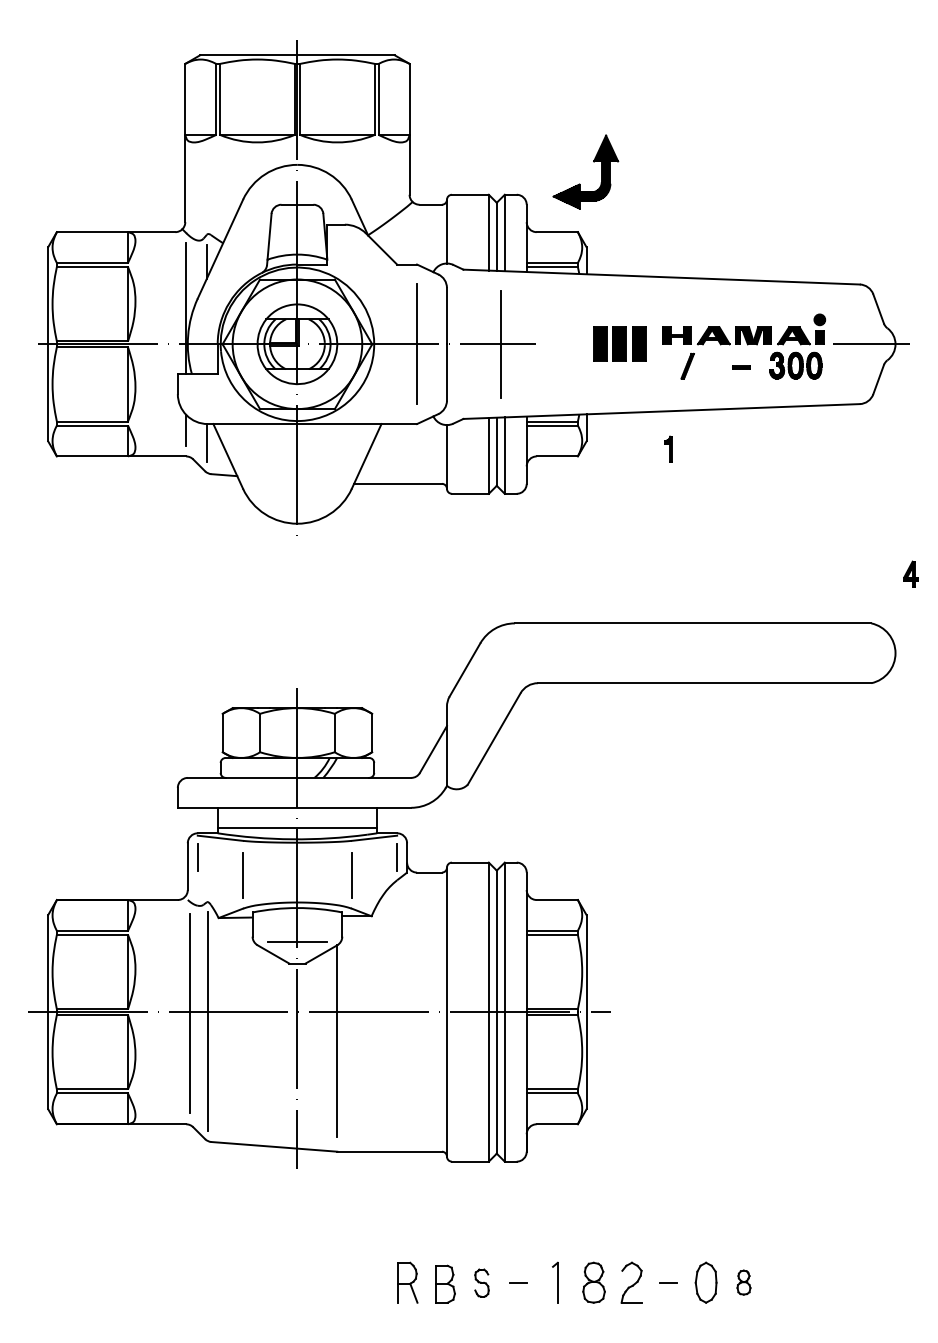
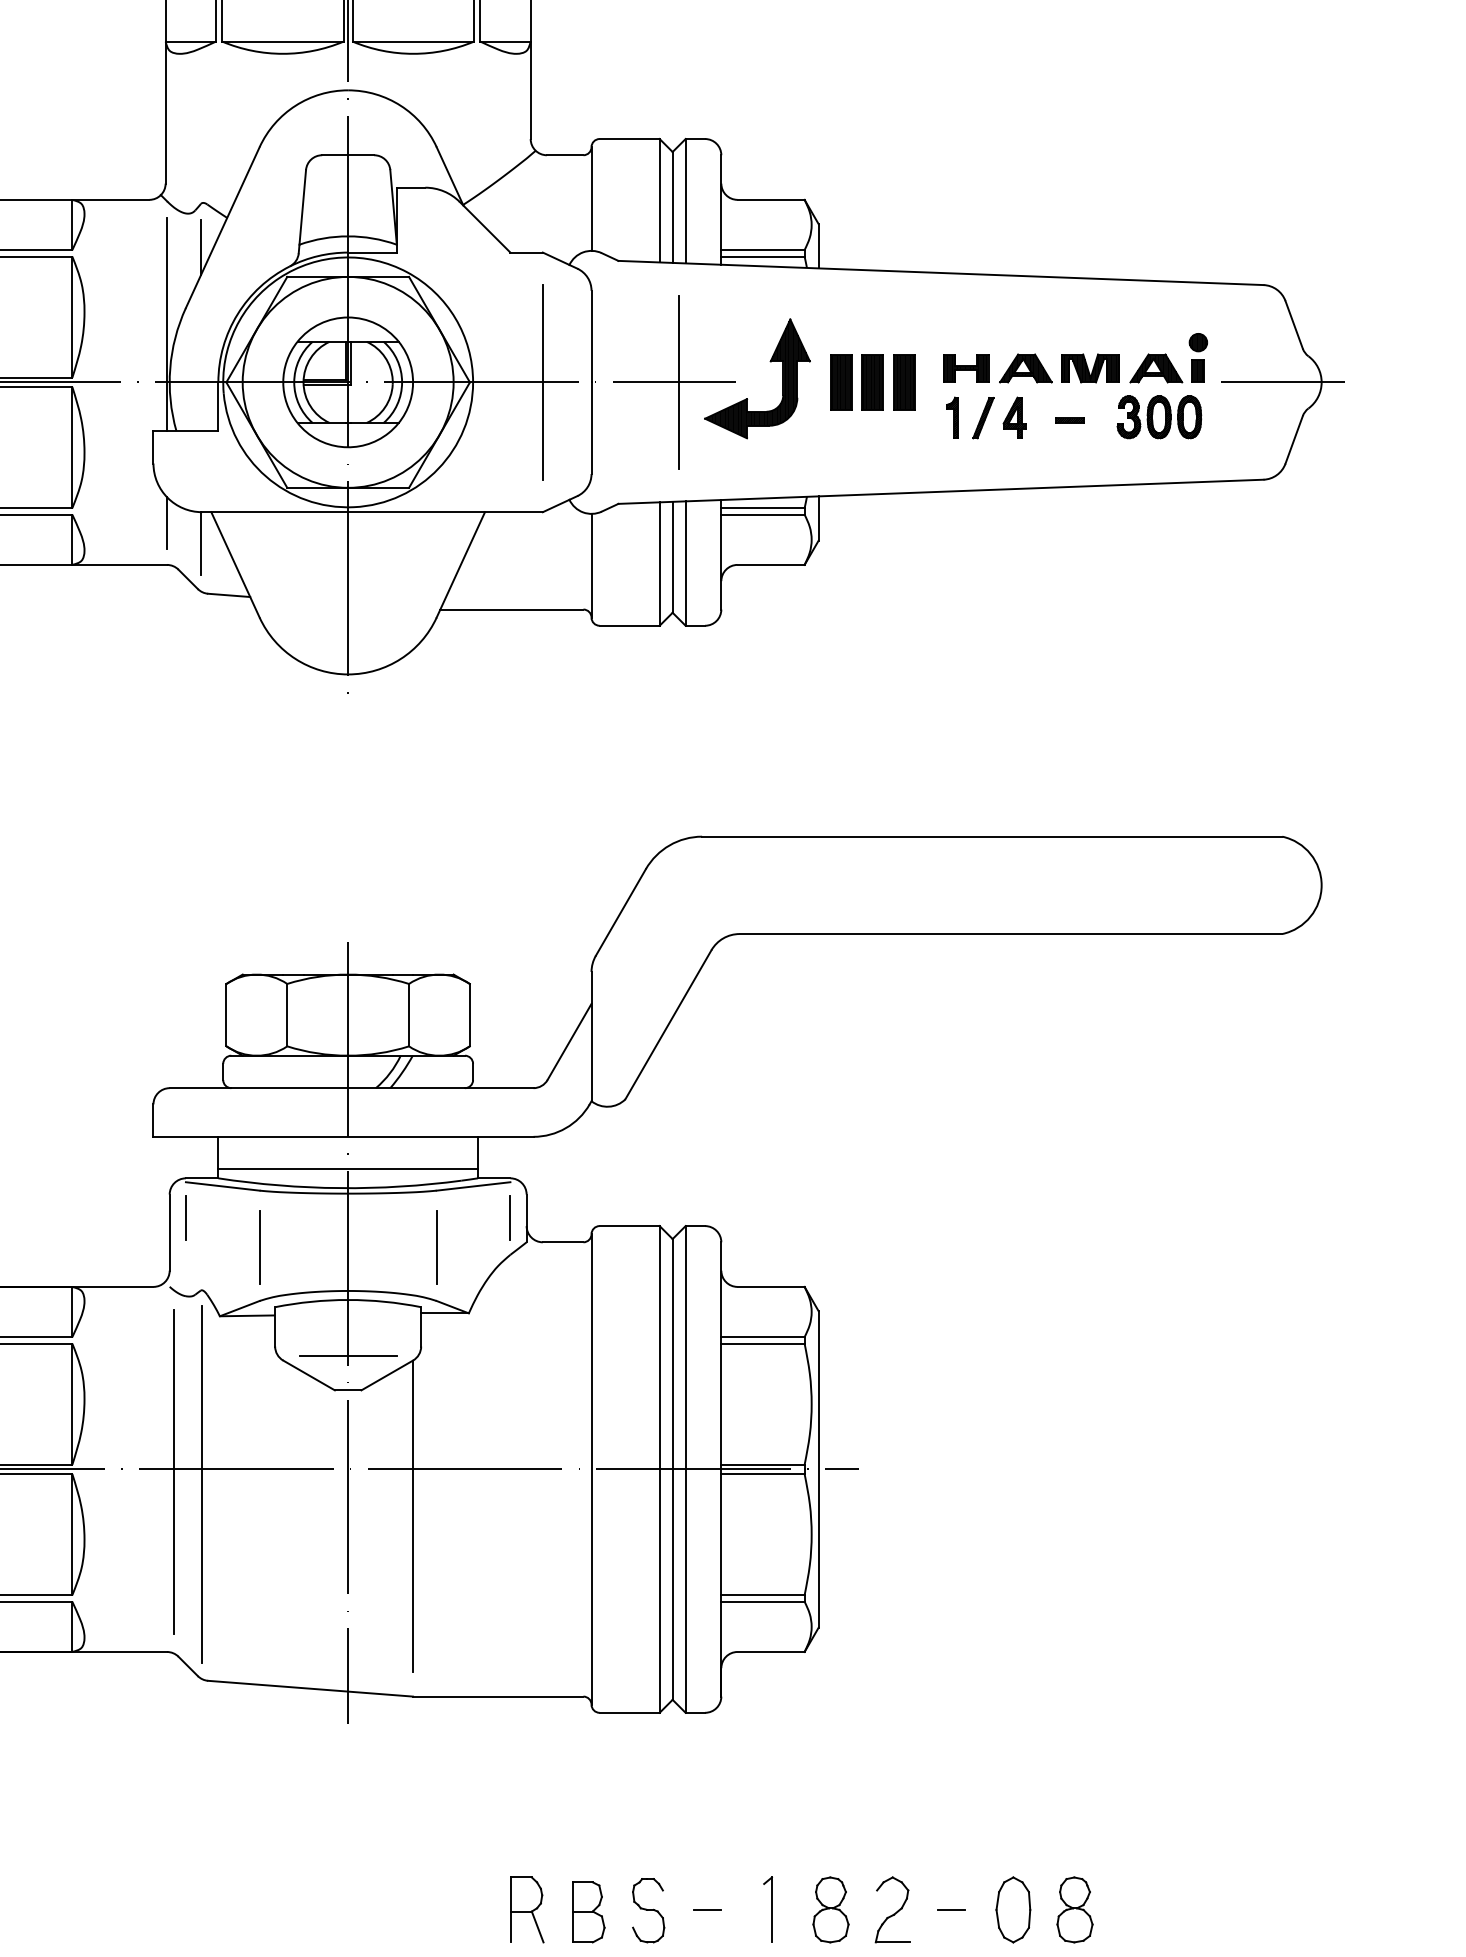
part: (593, 162) -> (769, 363), moved
part: (668, 448) -> (952, 416), moved
part: (910, 573) -> (1013, 416), moved
part: (481, 1282) -> (647, 1909), size x1.43
part: (743, 1282) -> (1074, 1909), size x1.67

